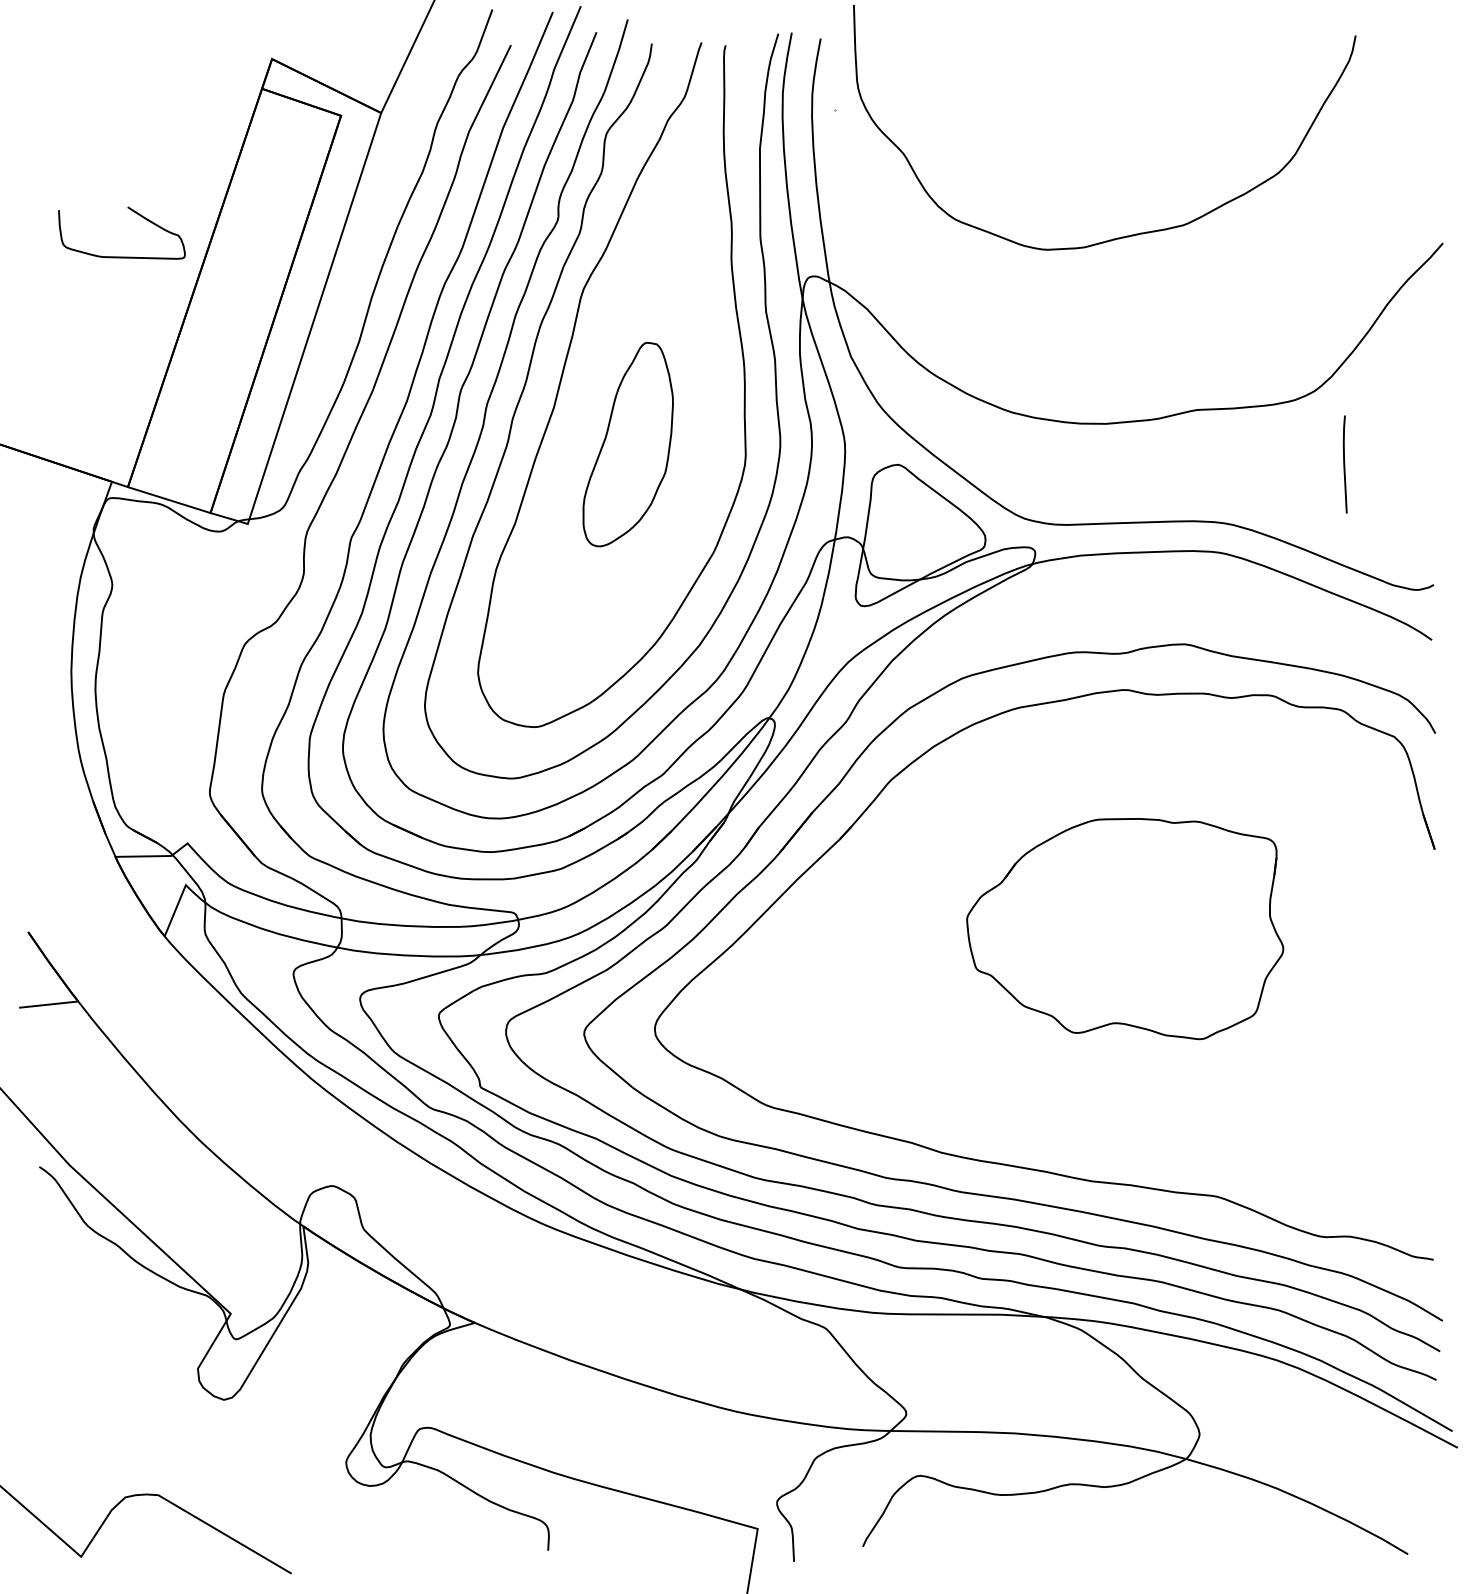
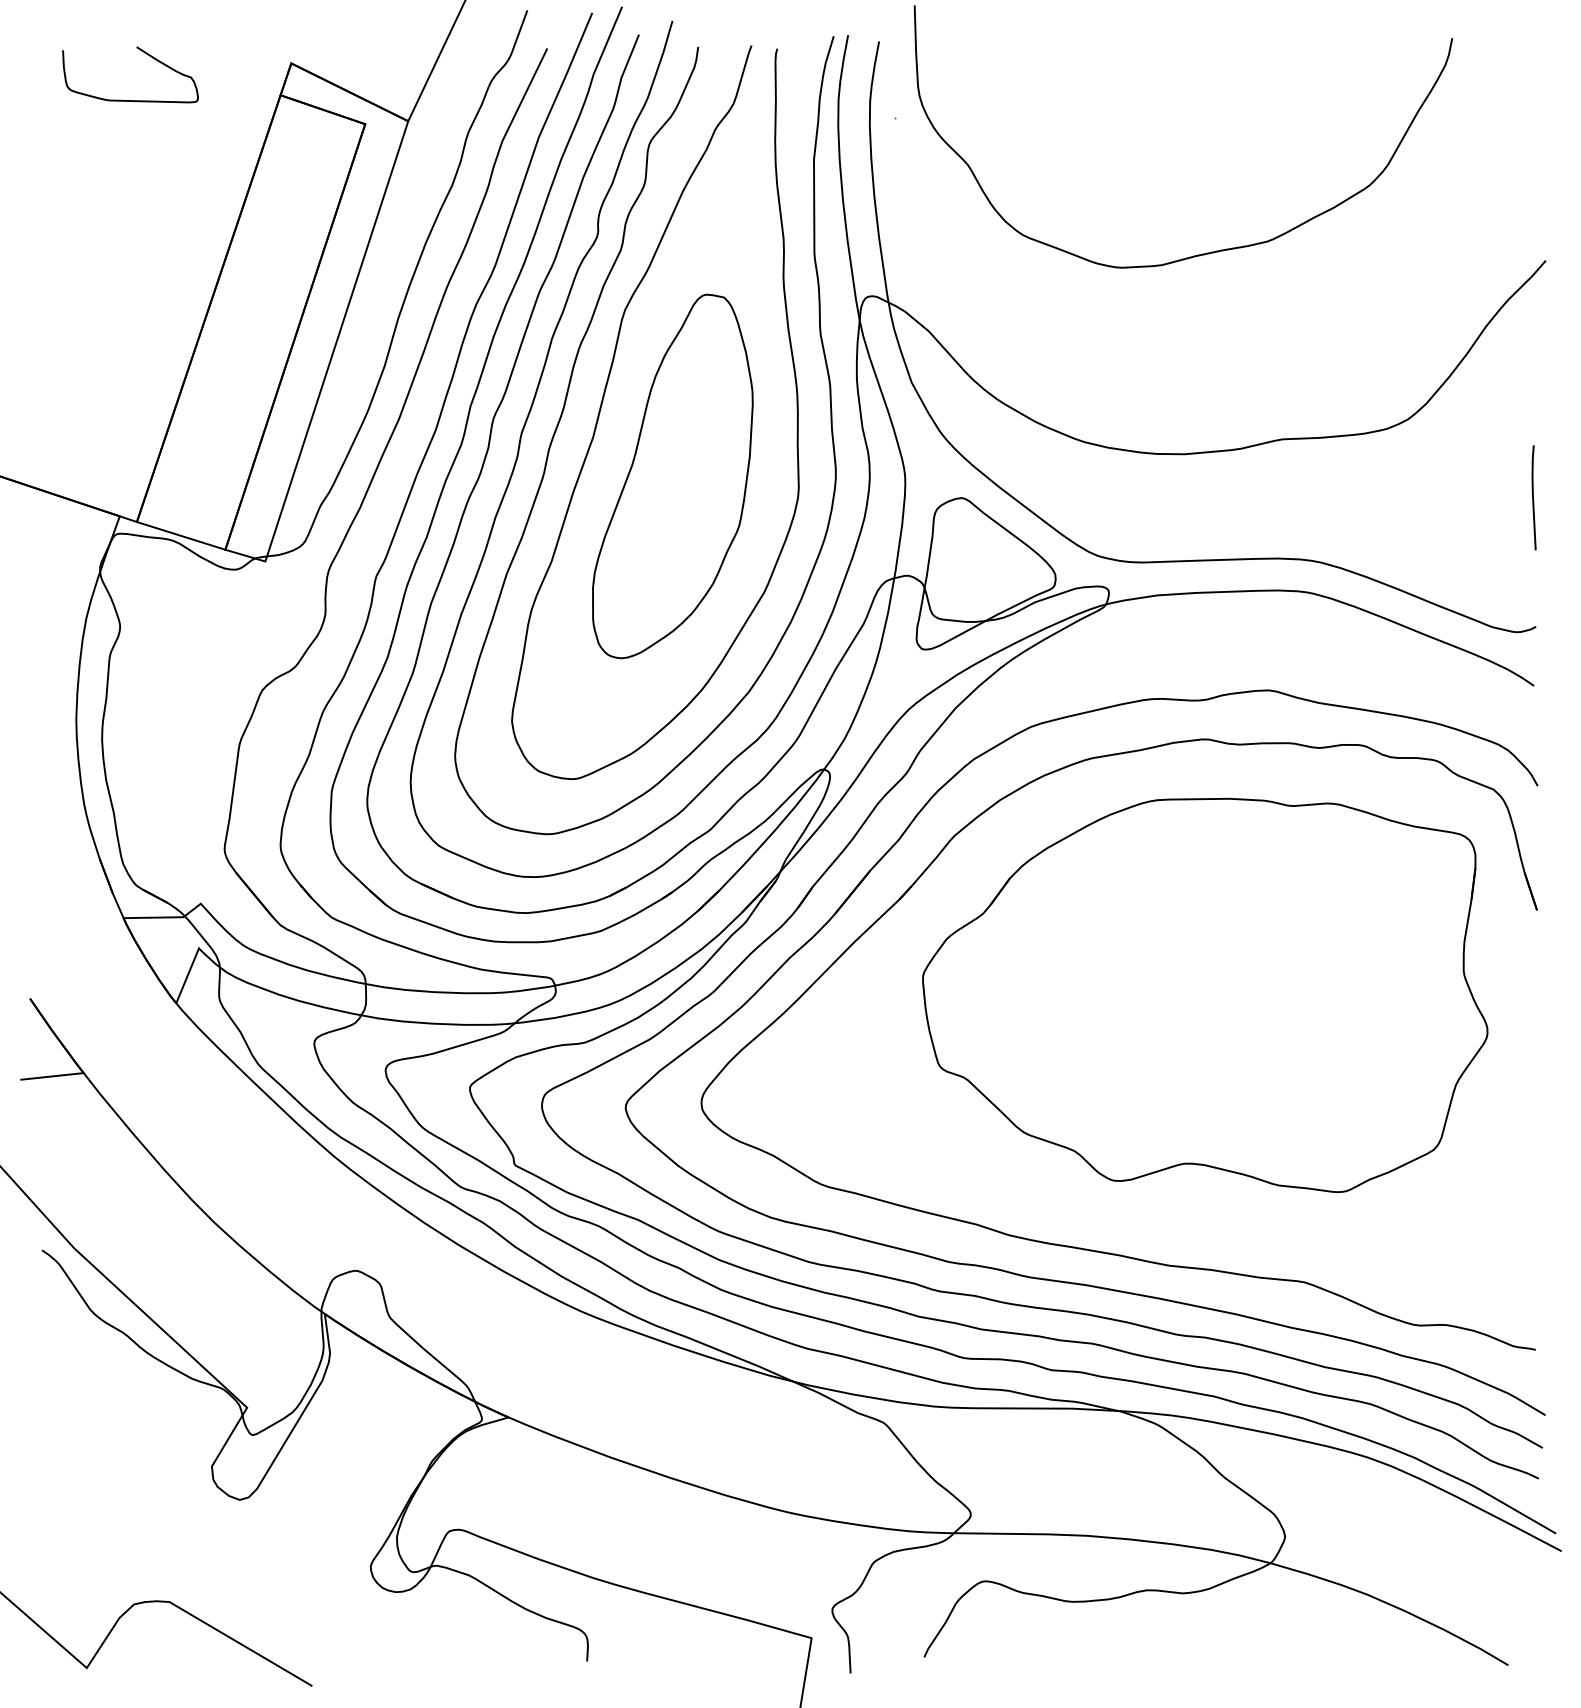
curve: (135, 213) -> (144, 53), moved
part: (627, 444) -> (672, 476), size x1.67
line: (1344, 464) -> (1533, 497), moved
part: (1125, 929) -> (1205, 995), size x1.67

